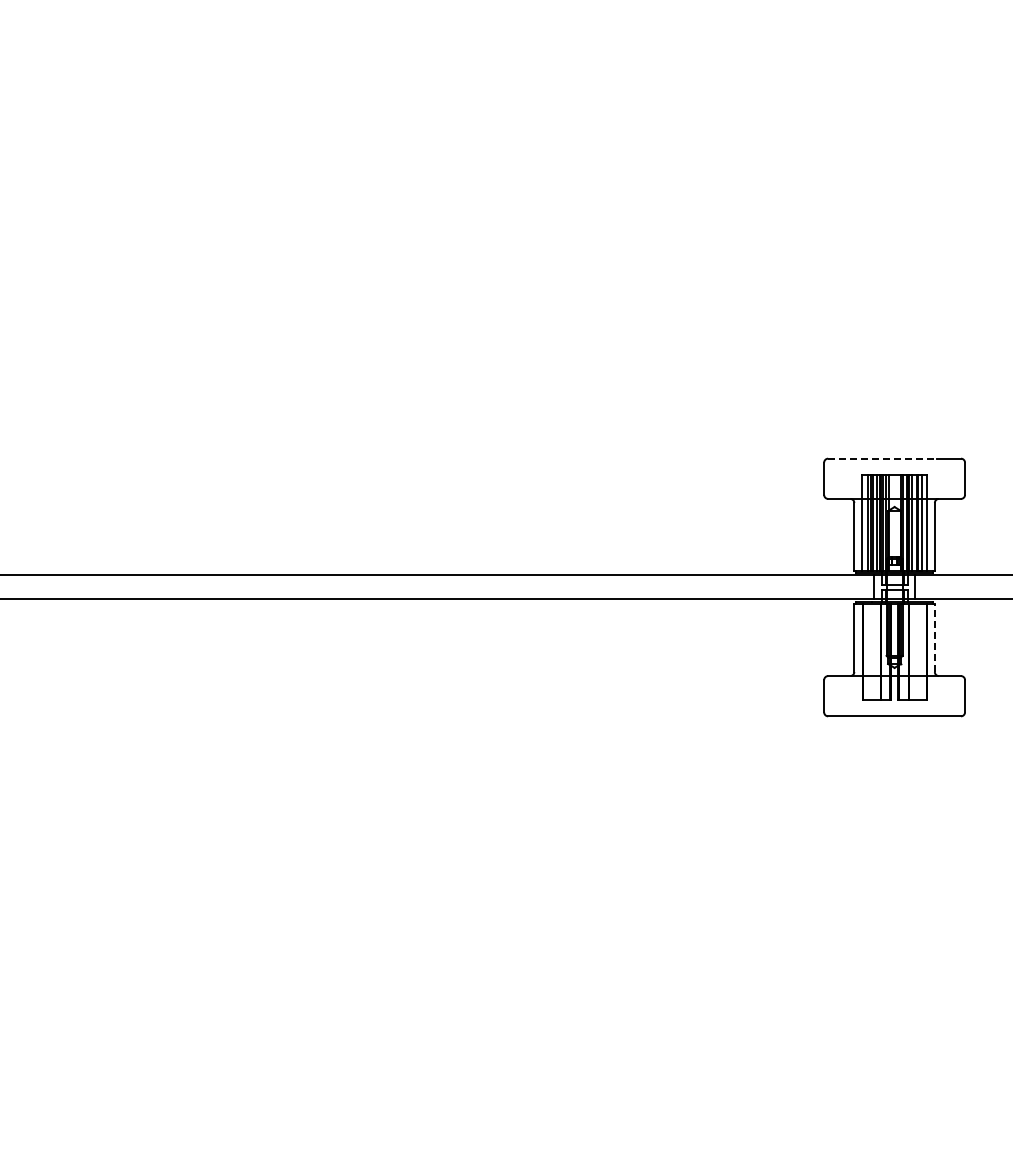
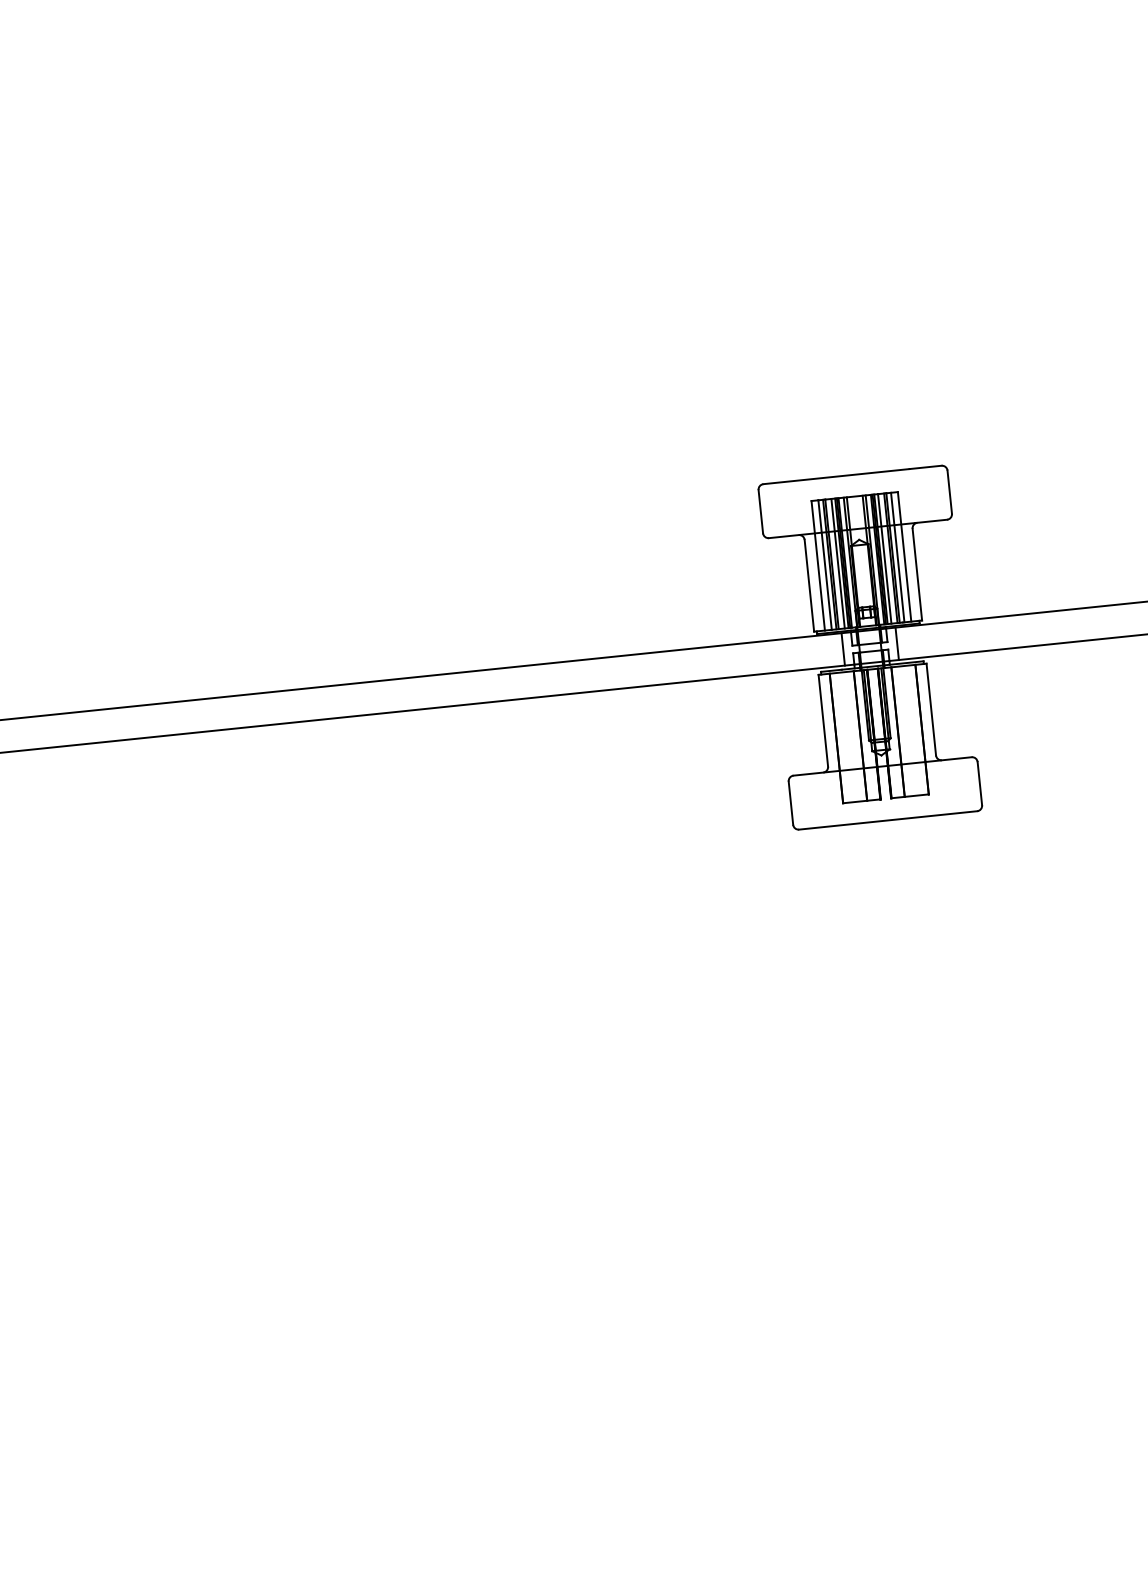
line: (882, 458) -> (836, 476), dashed -> solid
line: (934, 637) -> (930, 709), dashed -> solid

